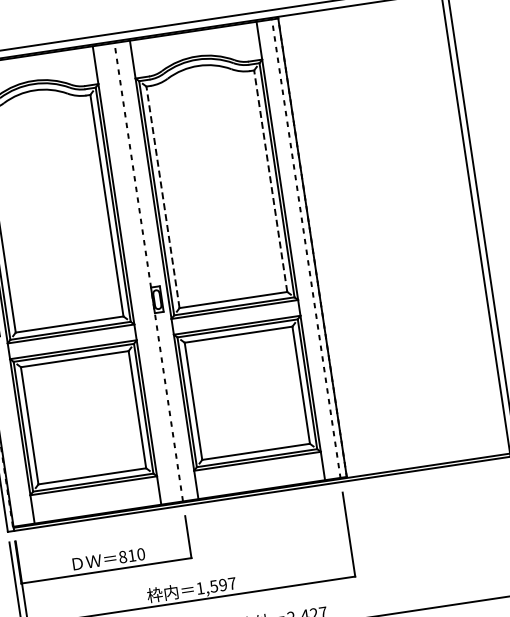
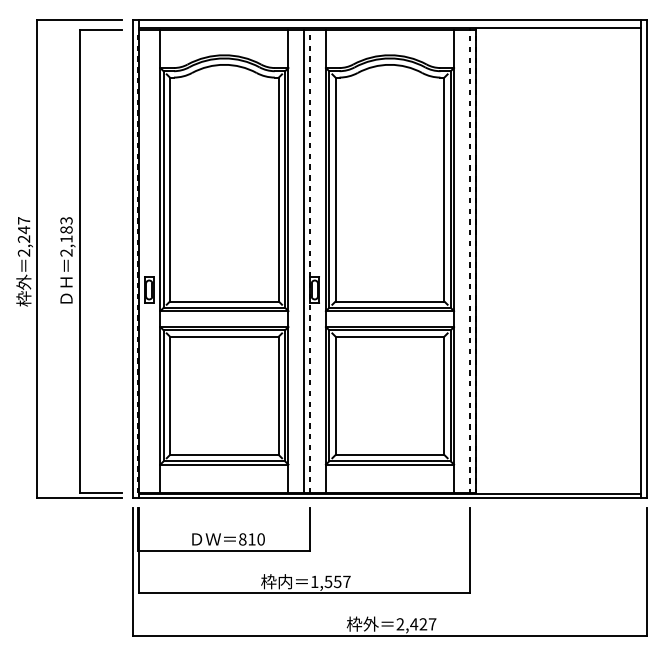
line: (270, 181) -> (444, 189), dashed -> solid
line: (162, 197) -> (335, 189), dashed -> solid
line: (142, 273) -> (304, 261), added
text: (222, 584) -> (337, 581), 1,597 -> 1,557

